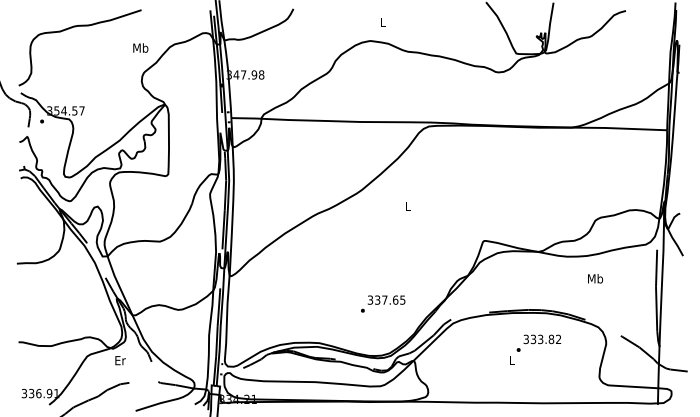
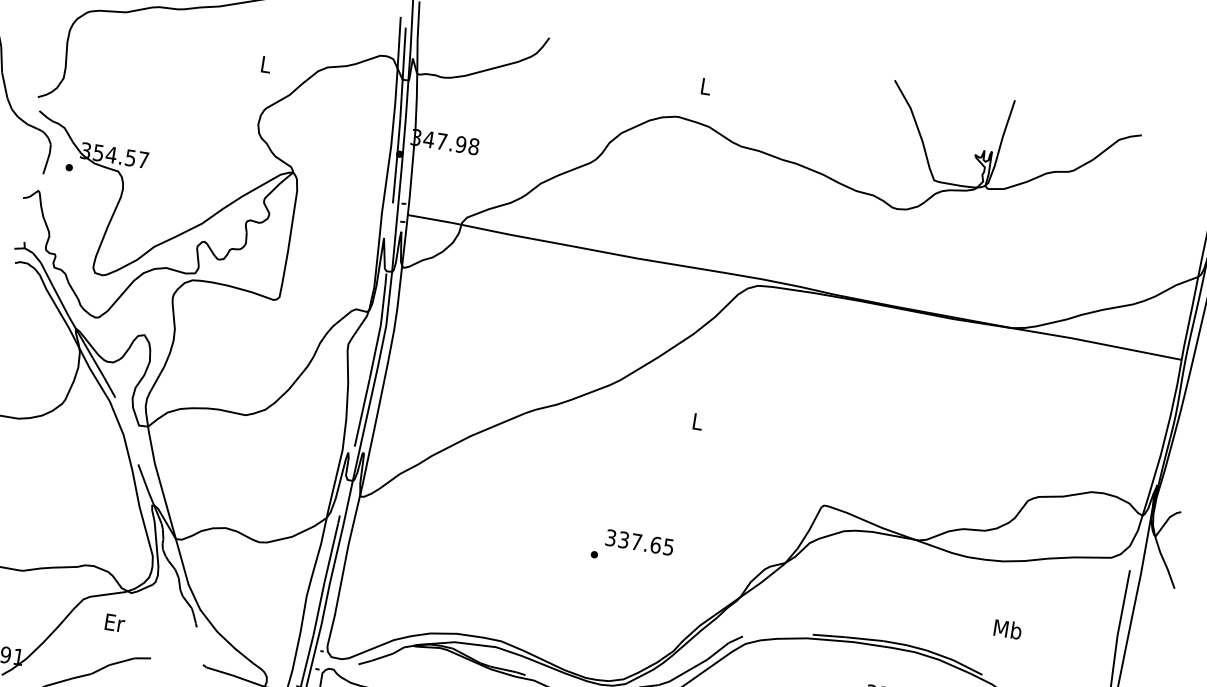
text: (140, 47) -> (265, 63), Mb -> L
text: (595, 278) -> (1007, 628), moved
text: (383, 303) -> (633, 547), moved
text: (120, 360) -> (114, 622), moved

